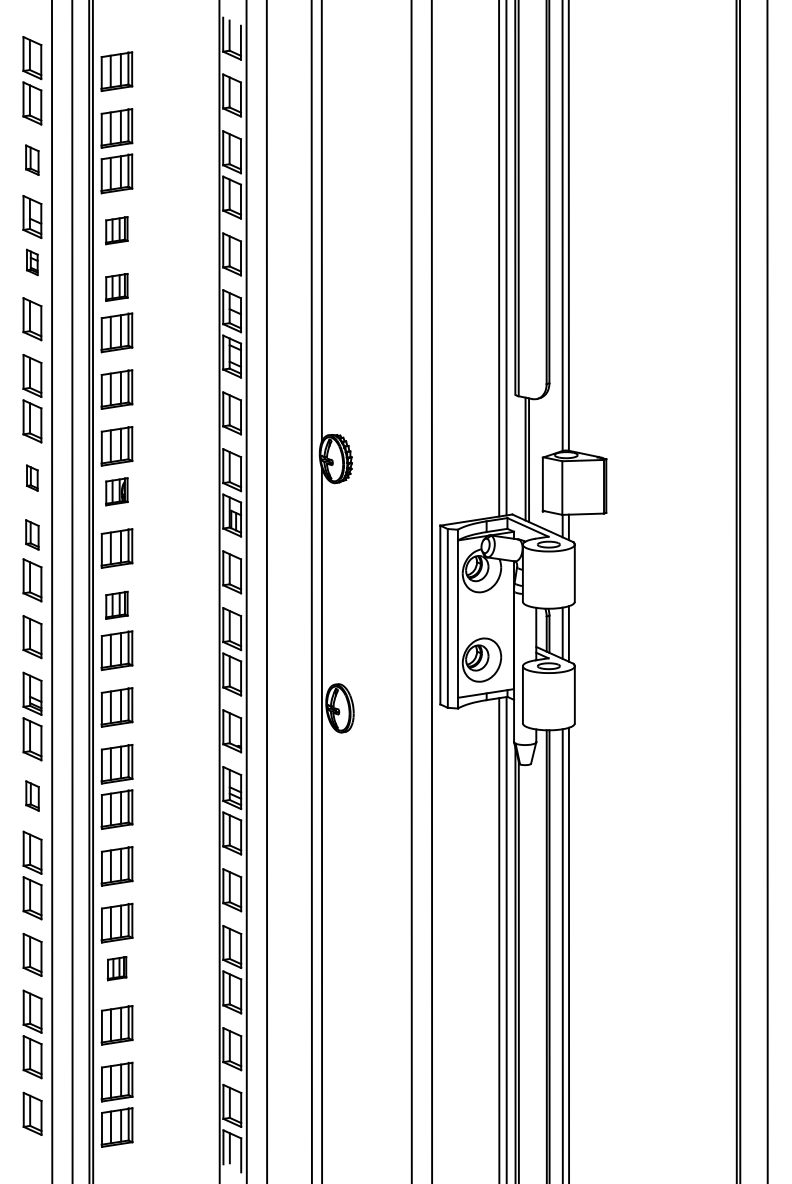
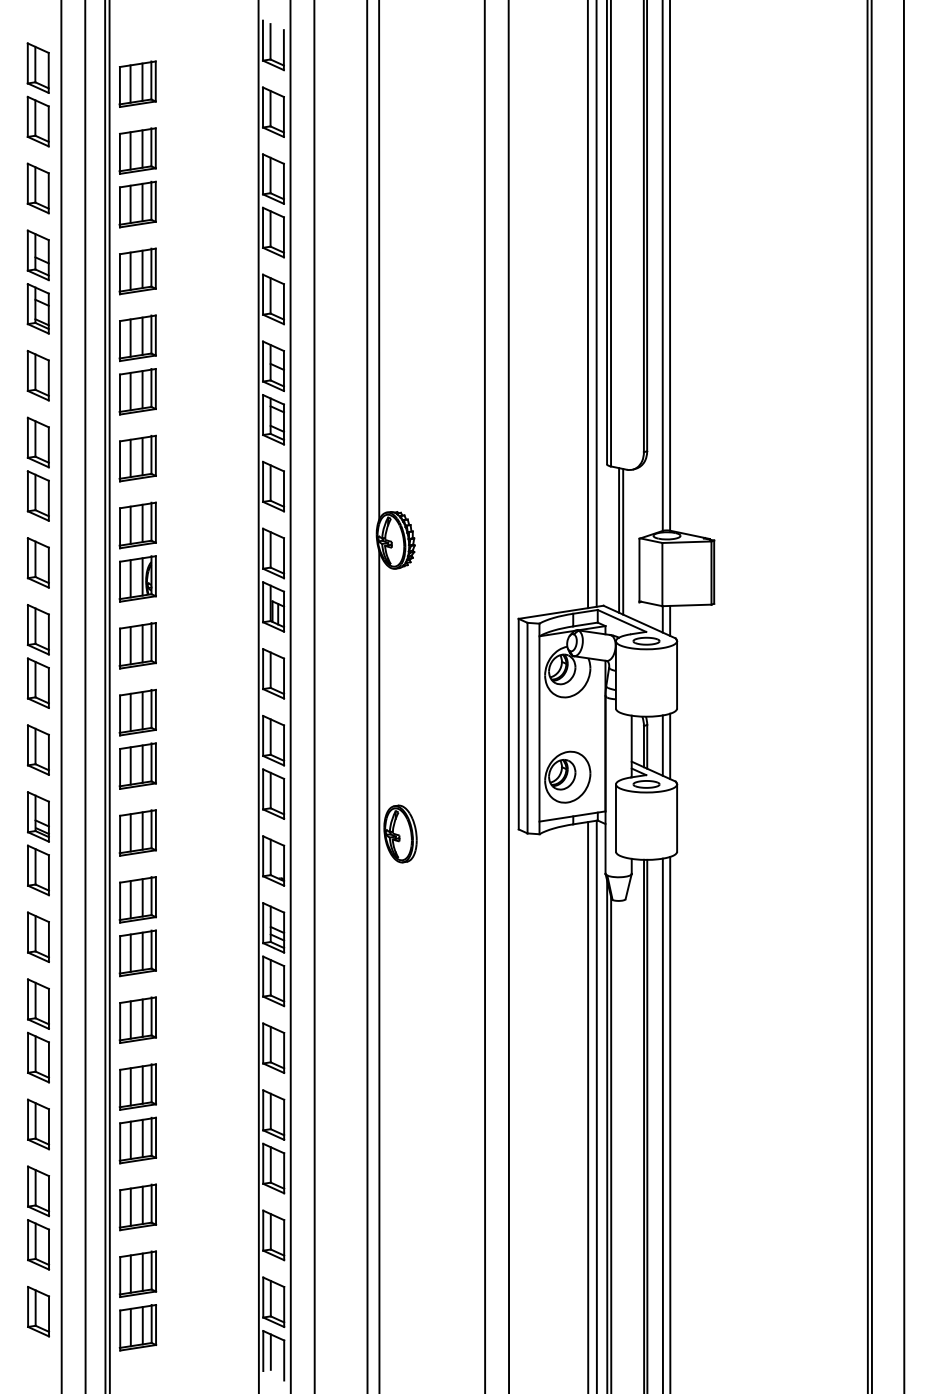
part: (31, 160) -> (37, 188), size x1.43
part: (116, 230) -> (137, 271), size x1.43
part: (31, 262) -> (37, 308), size x1.67
part: (116, 287) -> (137, 338), size x1.43
part: (31, 477) -> (37, 562), size x1.67
part: (116, 491) -> (137, 578), size x1.43
part: (31, 534) -> (37, 629), size x1.43
part: (116, 605) -> (137, 712), size x1.43
part: (32, 796) -> (38, 937), size x1.43
part: (116, 968) -> (137, 1140), size x1.67

